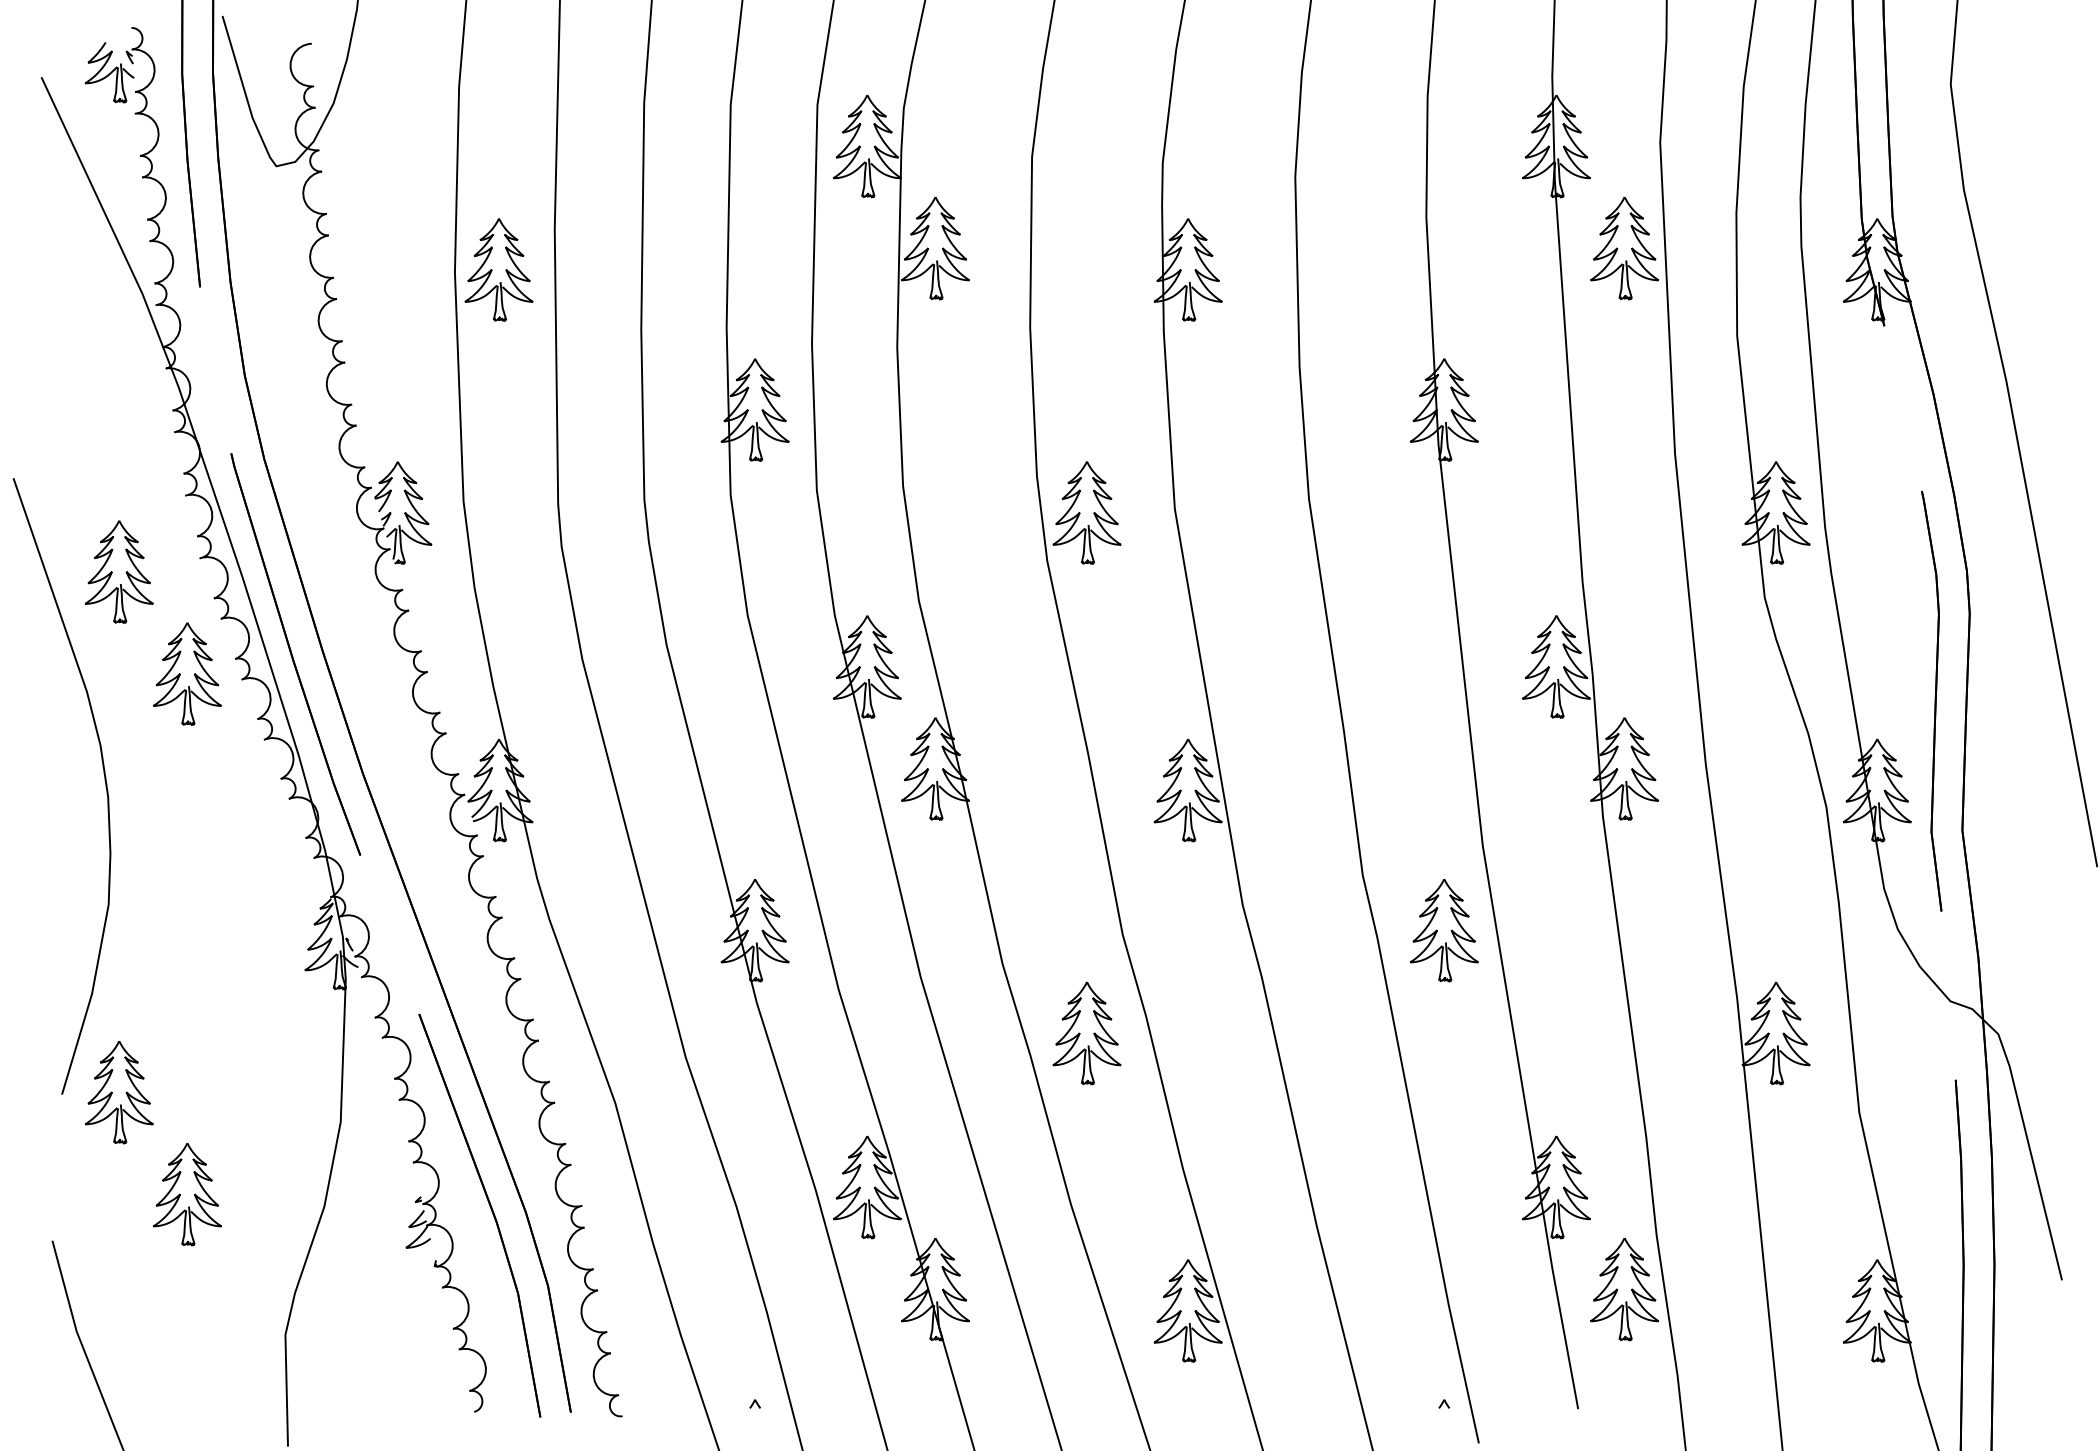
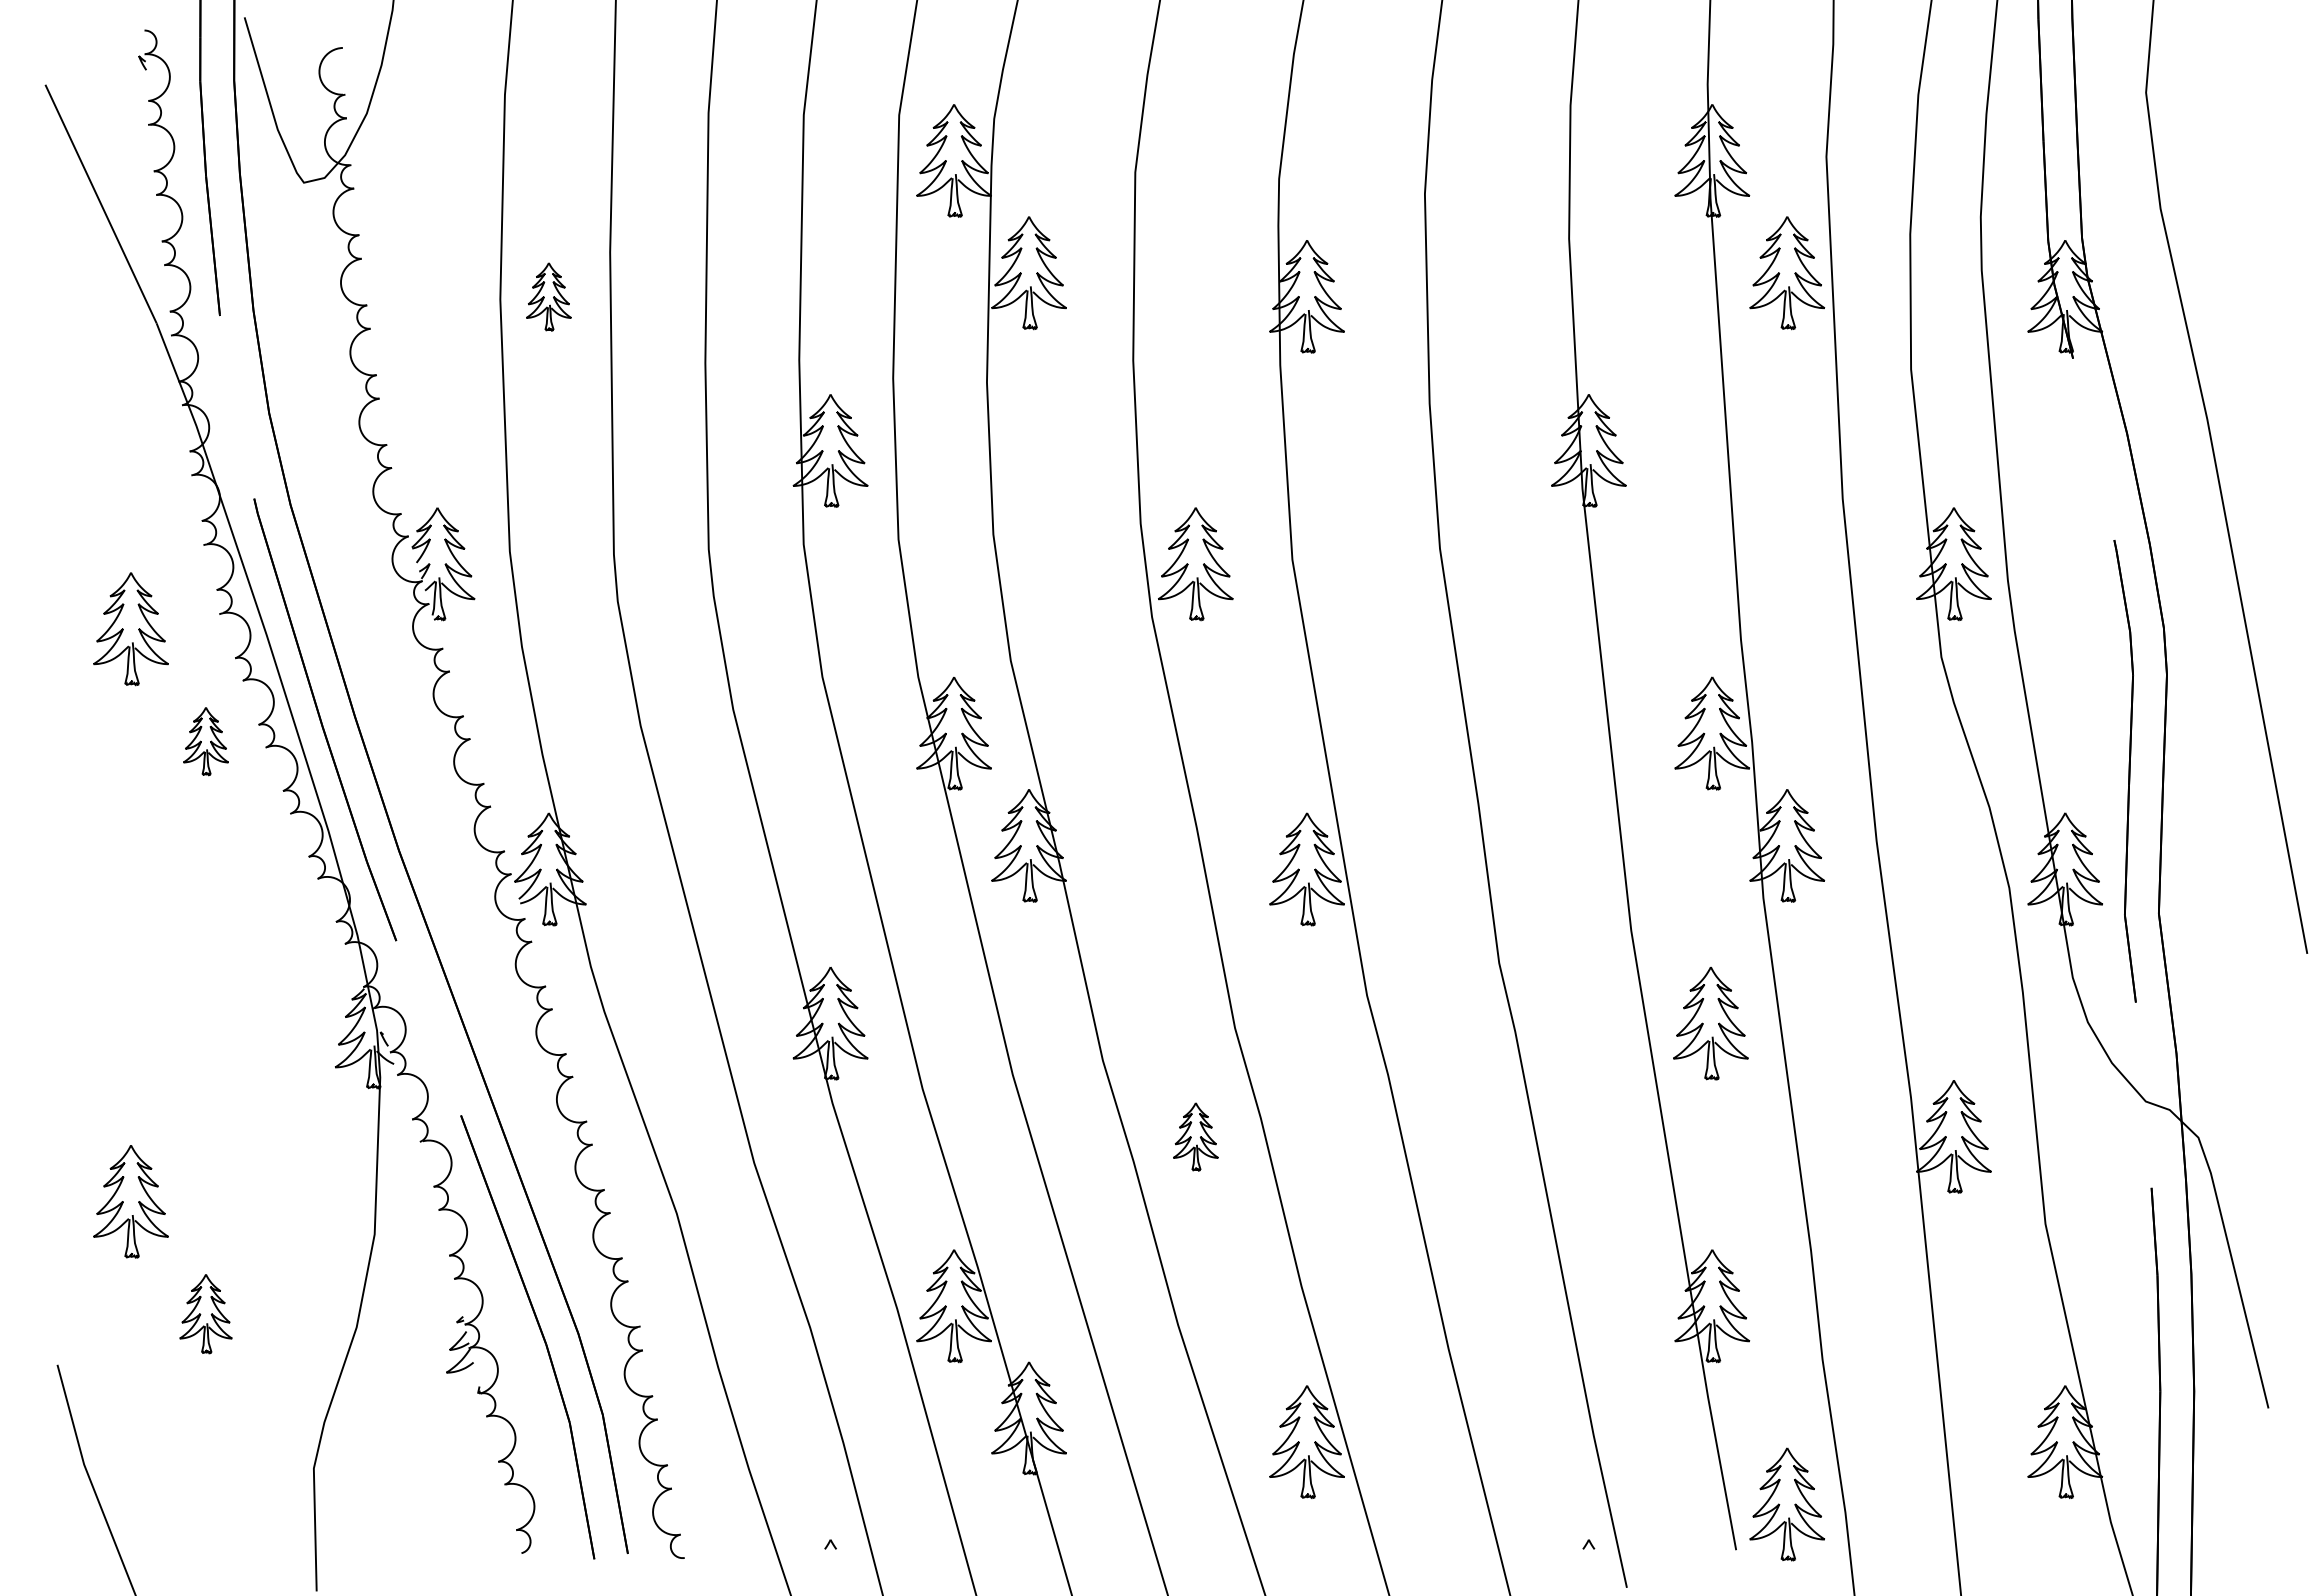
part: (109, 72) -> (120, 79), removed
part: (498, 269) -> (548, 296), size x0.6
part: (186, 674) -> (205, 741), size x0.6
curve: (104, 777) -> (114, 855), removed
part: (1443, 930) -> (1710, 1023), moved
part: (1086, 1033) -> (1195, 1136), size x0.6
part: (186, 1194) -> (205, 1313), size x0.7
part: (1623, 1289) -> (1786, 1504), moved

